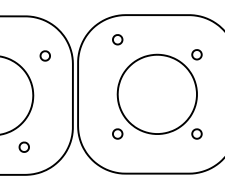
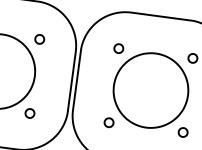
part: (117, 39) -> (118, 48), moved
part: (44, 55) -> (39, 38), moved
part: (23, 146) -> (29, 112), moved

